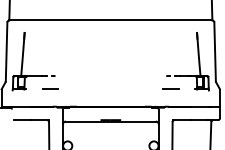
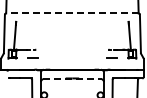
line: (109, 20) -> (71, 13), solid -> dashed
line: (110, 121) -> (72, 79), solid -> dashed

